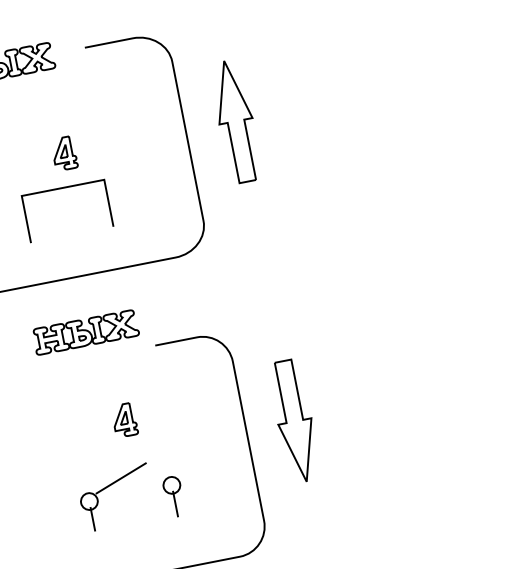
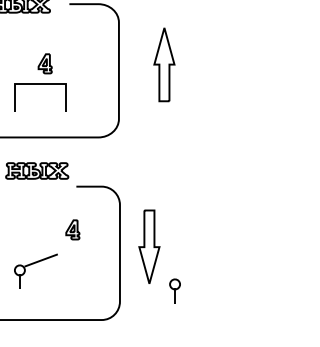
part: (236, 121) -> (164, 64), moved
part: (123, 419) -> (72, 229), moved
part: (172, 495) -> (174, 290), moved

